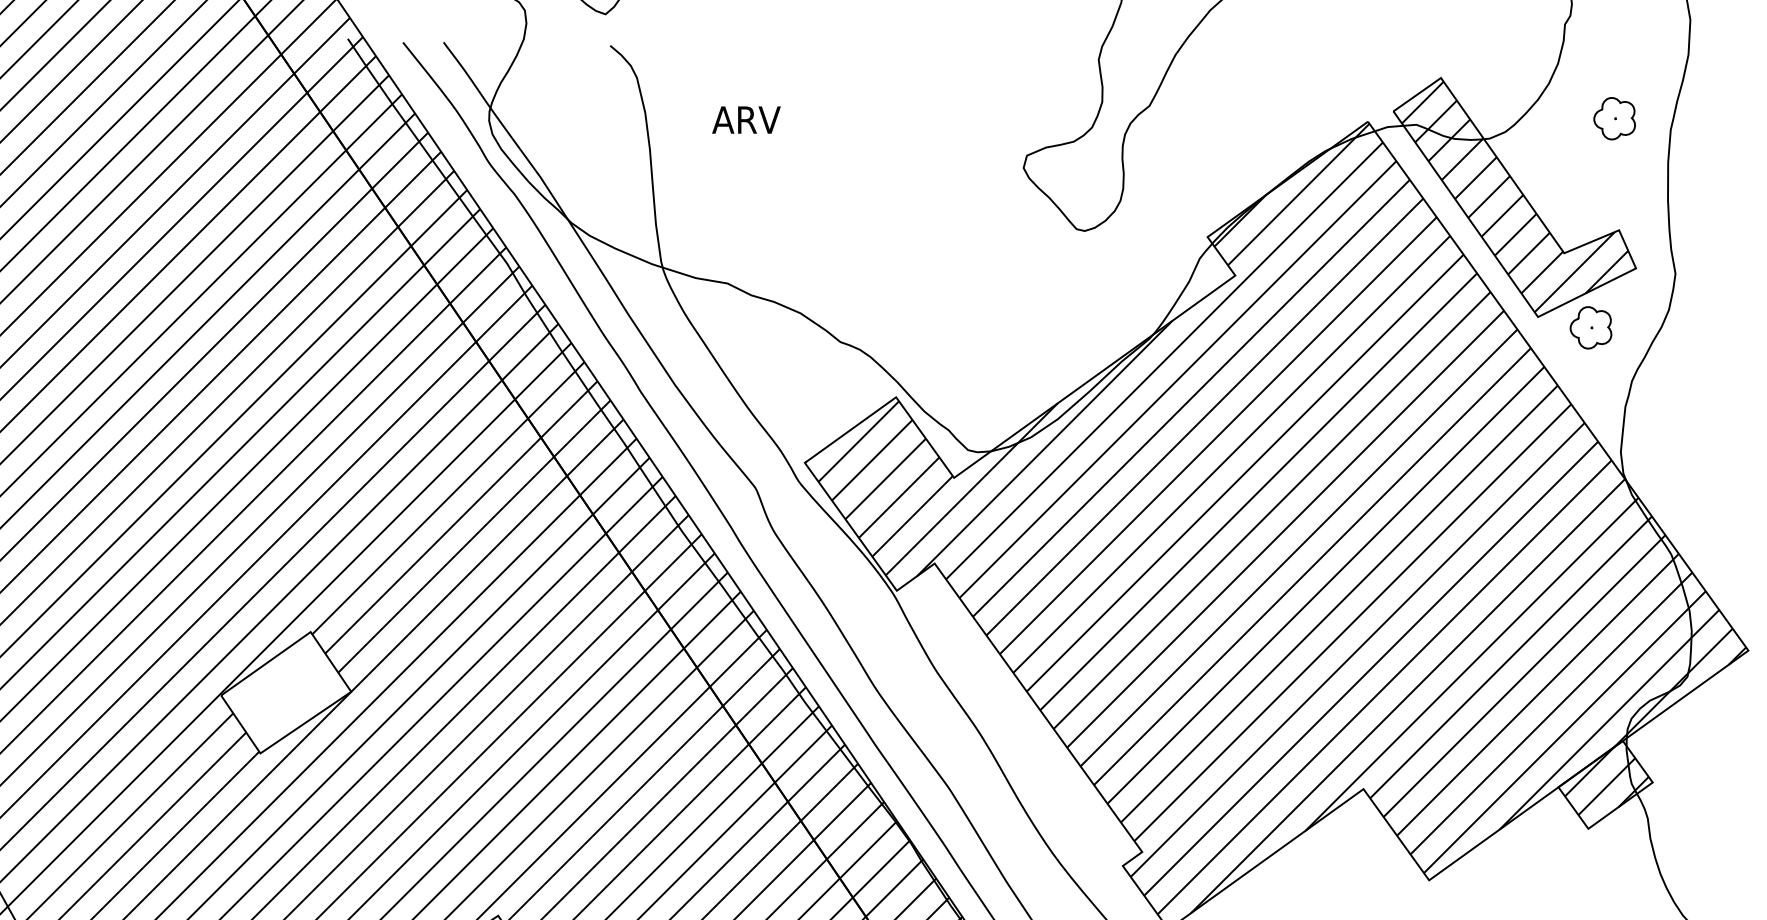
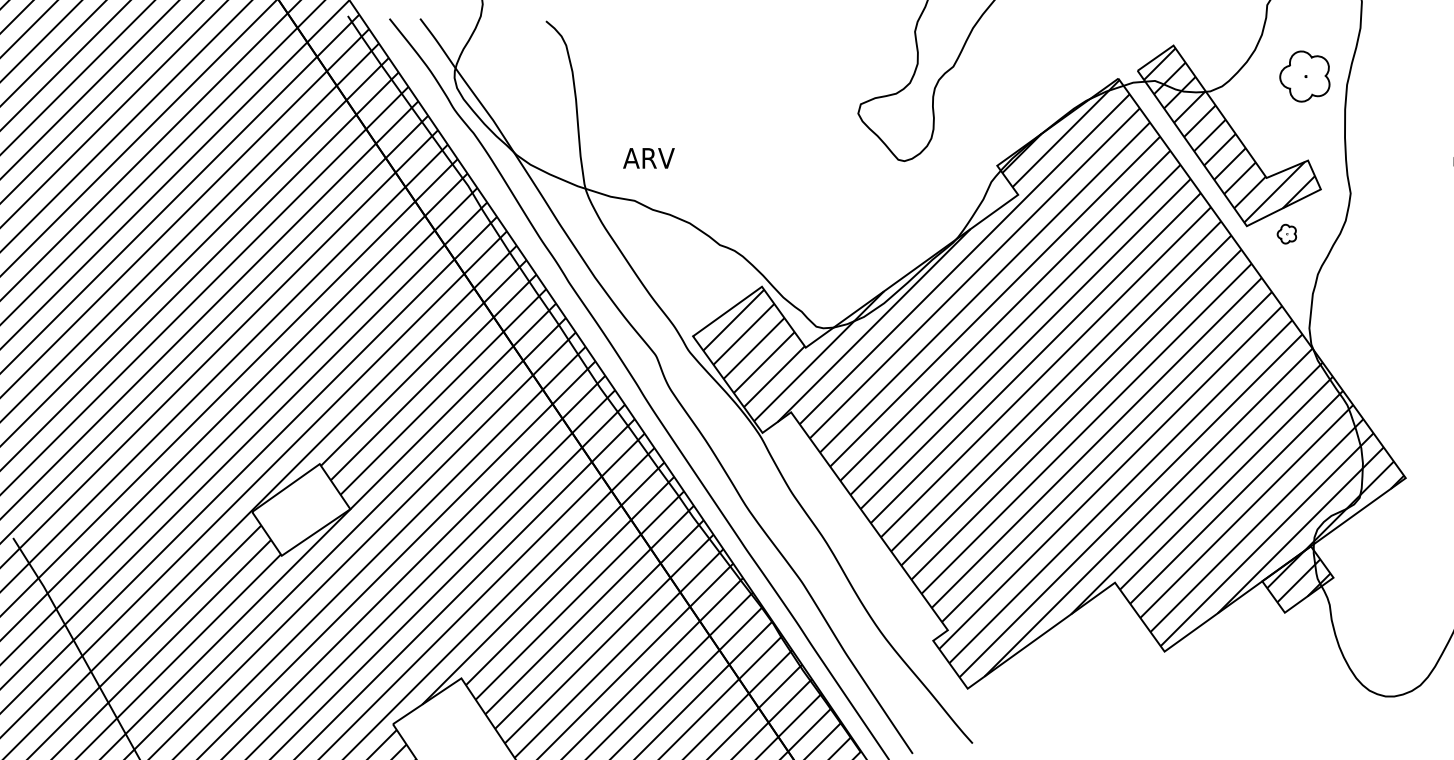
part: (1614, 117) -> (1304, 75), size x1.6
text: (745, 120) -> (648, 158), moved
part: (1590, 326) -> (1286, 233), size x0.6

